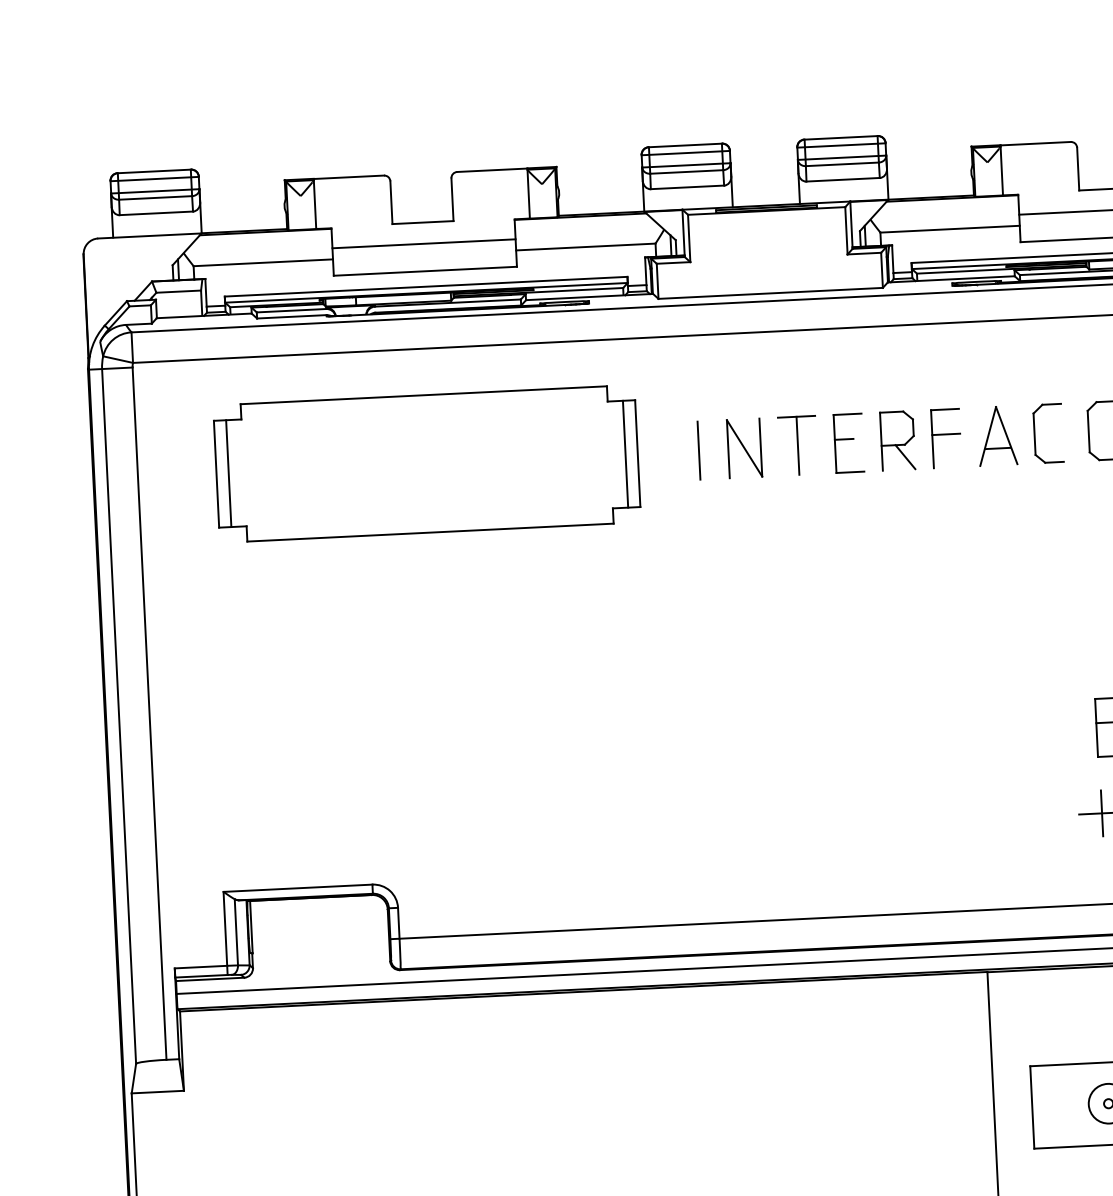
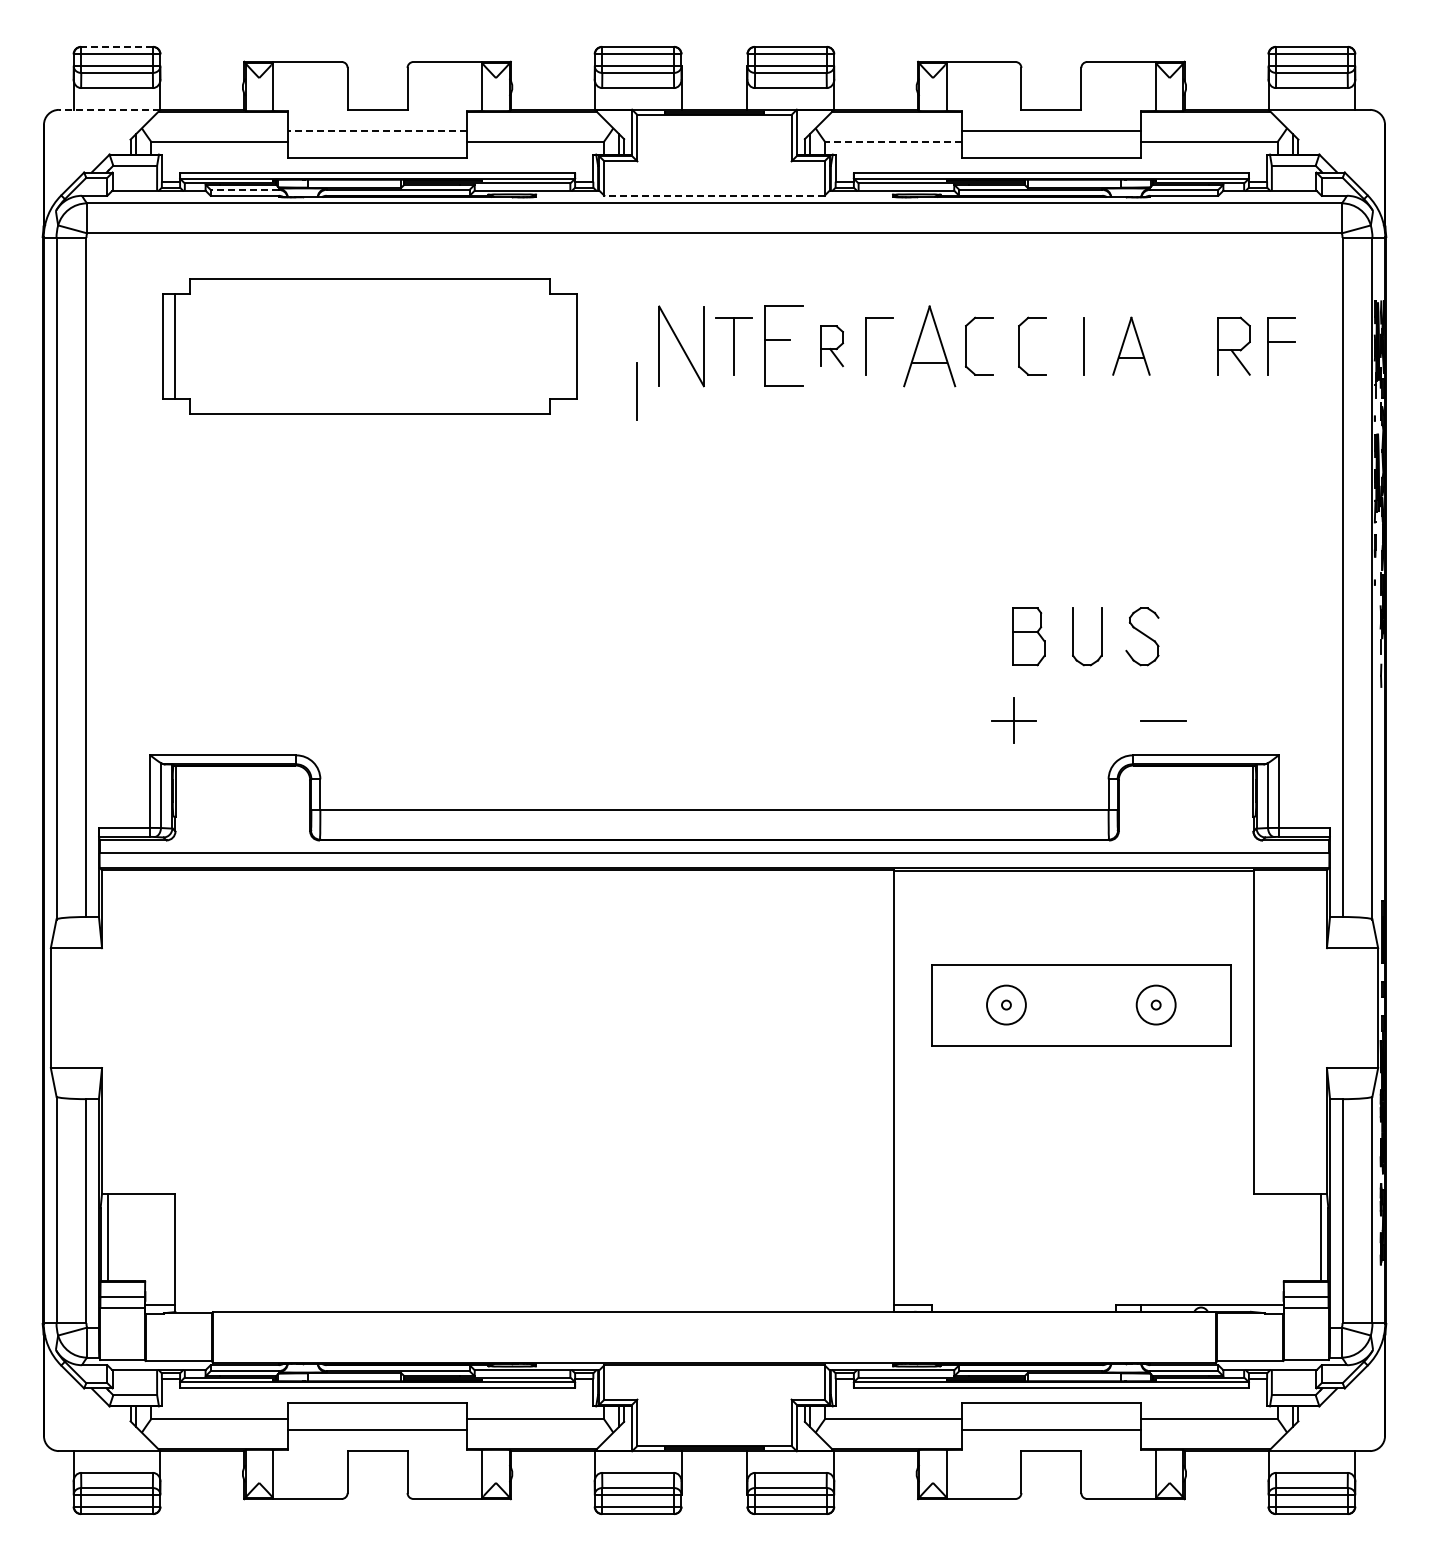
line: (154, 170) -> (117, 46), solid -> dashed
line: (949, 229) -> (892, 141), solid -> dashed
line: (149, 235) -> (109, 109), solid -> dashed
line: (423, 243) -> (377, 130), solid -> dashed
line: (770, 293) -> (714, 195), solid -> dashed
line: (291, 310) -> (244, 189), solid -> dashed
line: (946, 434) -> (879, 342), removed
part: (997, 435) -> (929, 345), size x1.4
part: (897, 440) -> (831, 345), size x0.7
part: (848, 443) -> (783, 346), size x1.4
part: (744, 447) -> (681, 345), size x1.4
line: (698, 450) -> (636, 391), moved
line: (625, 453) -> (564, 345), removed

